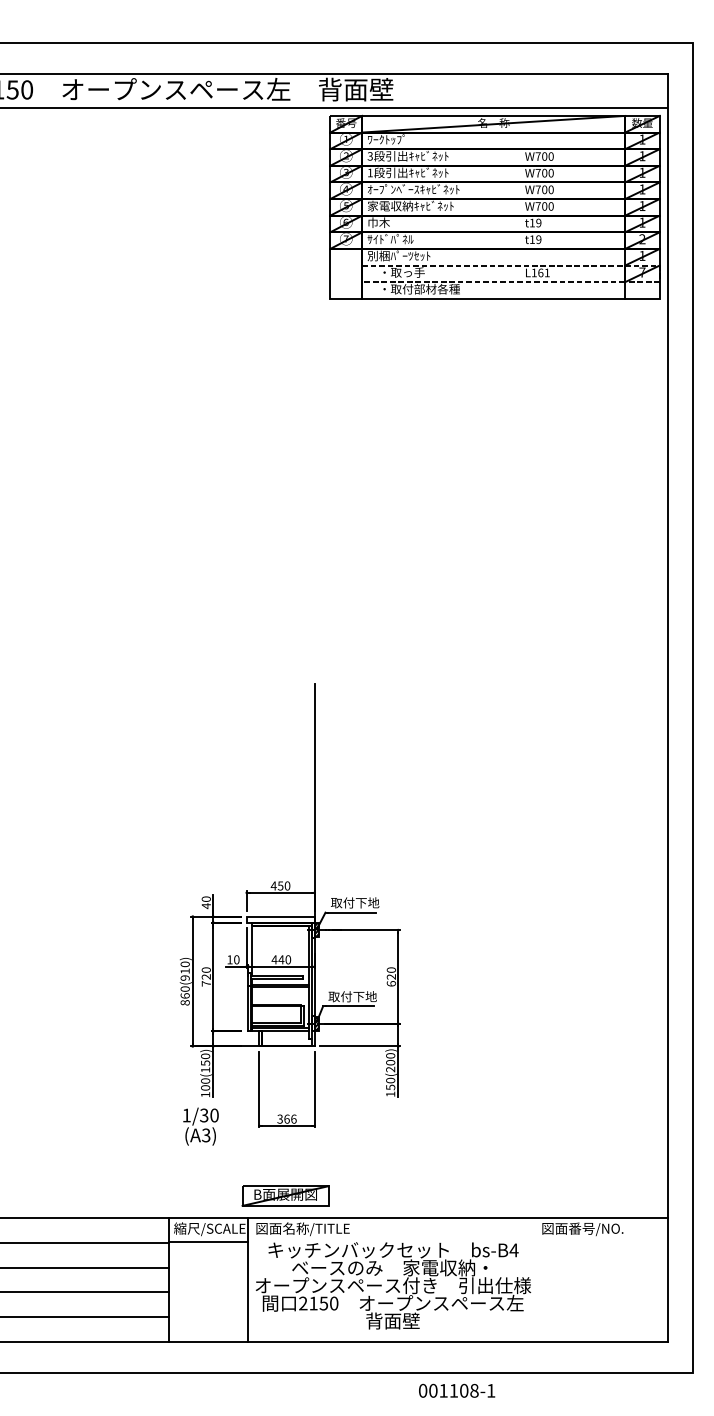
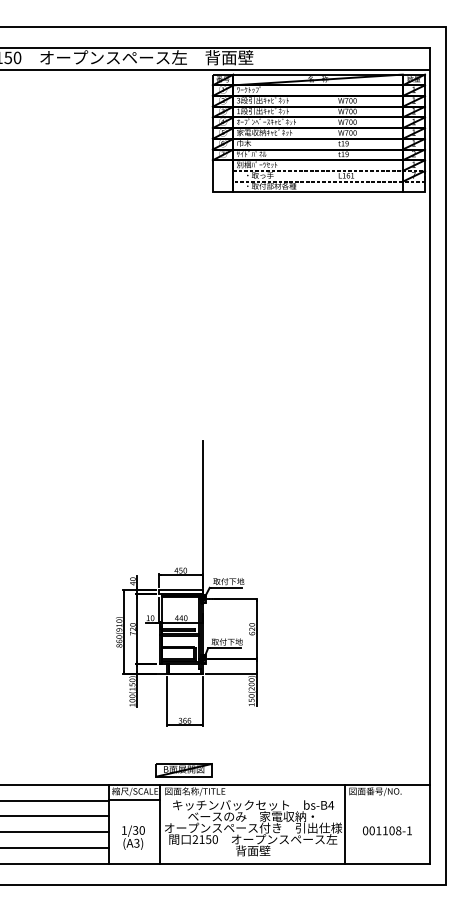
text: (200, 1126) -> (133, 837), moved
line: (534, 1280) -> (344, 824), added
text: (457, 1390) -> (387, 830), moved

